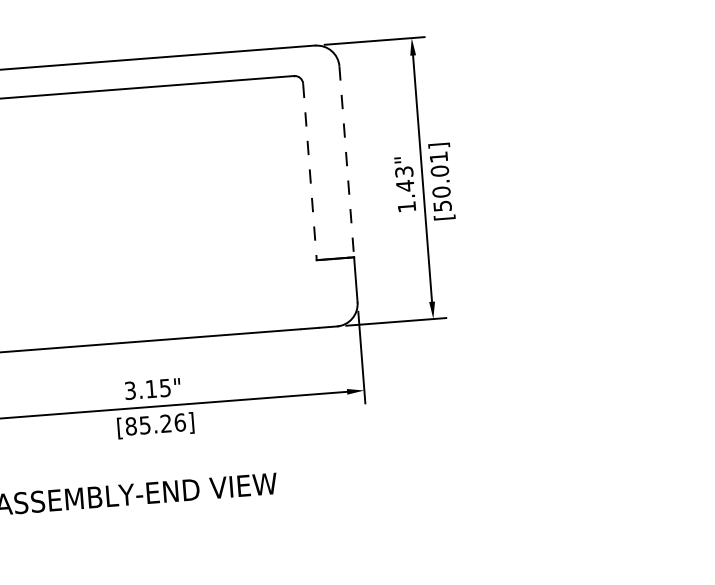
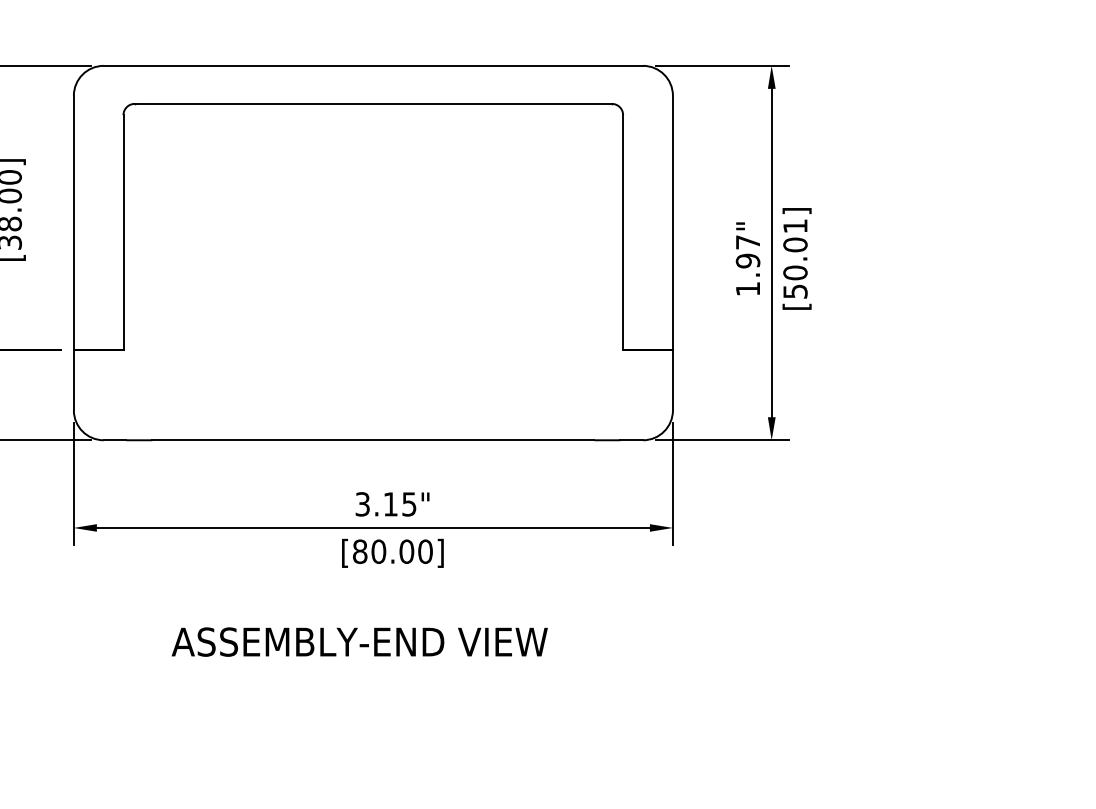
line: (346, 162) -> (672, 223), dashed -> solid
line: (310, 171) -> (623, 232), dashed -> solid
text: (404, 178) -> (747, 251), 1.43" -> 1.97"
text: (162, 423) -> (401, 551), [85.26] -> [80.00]

